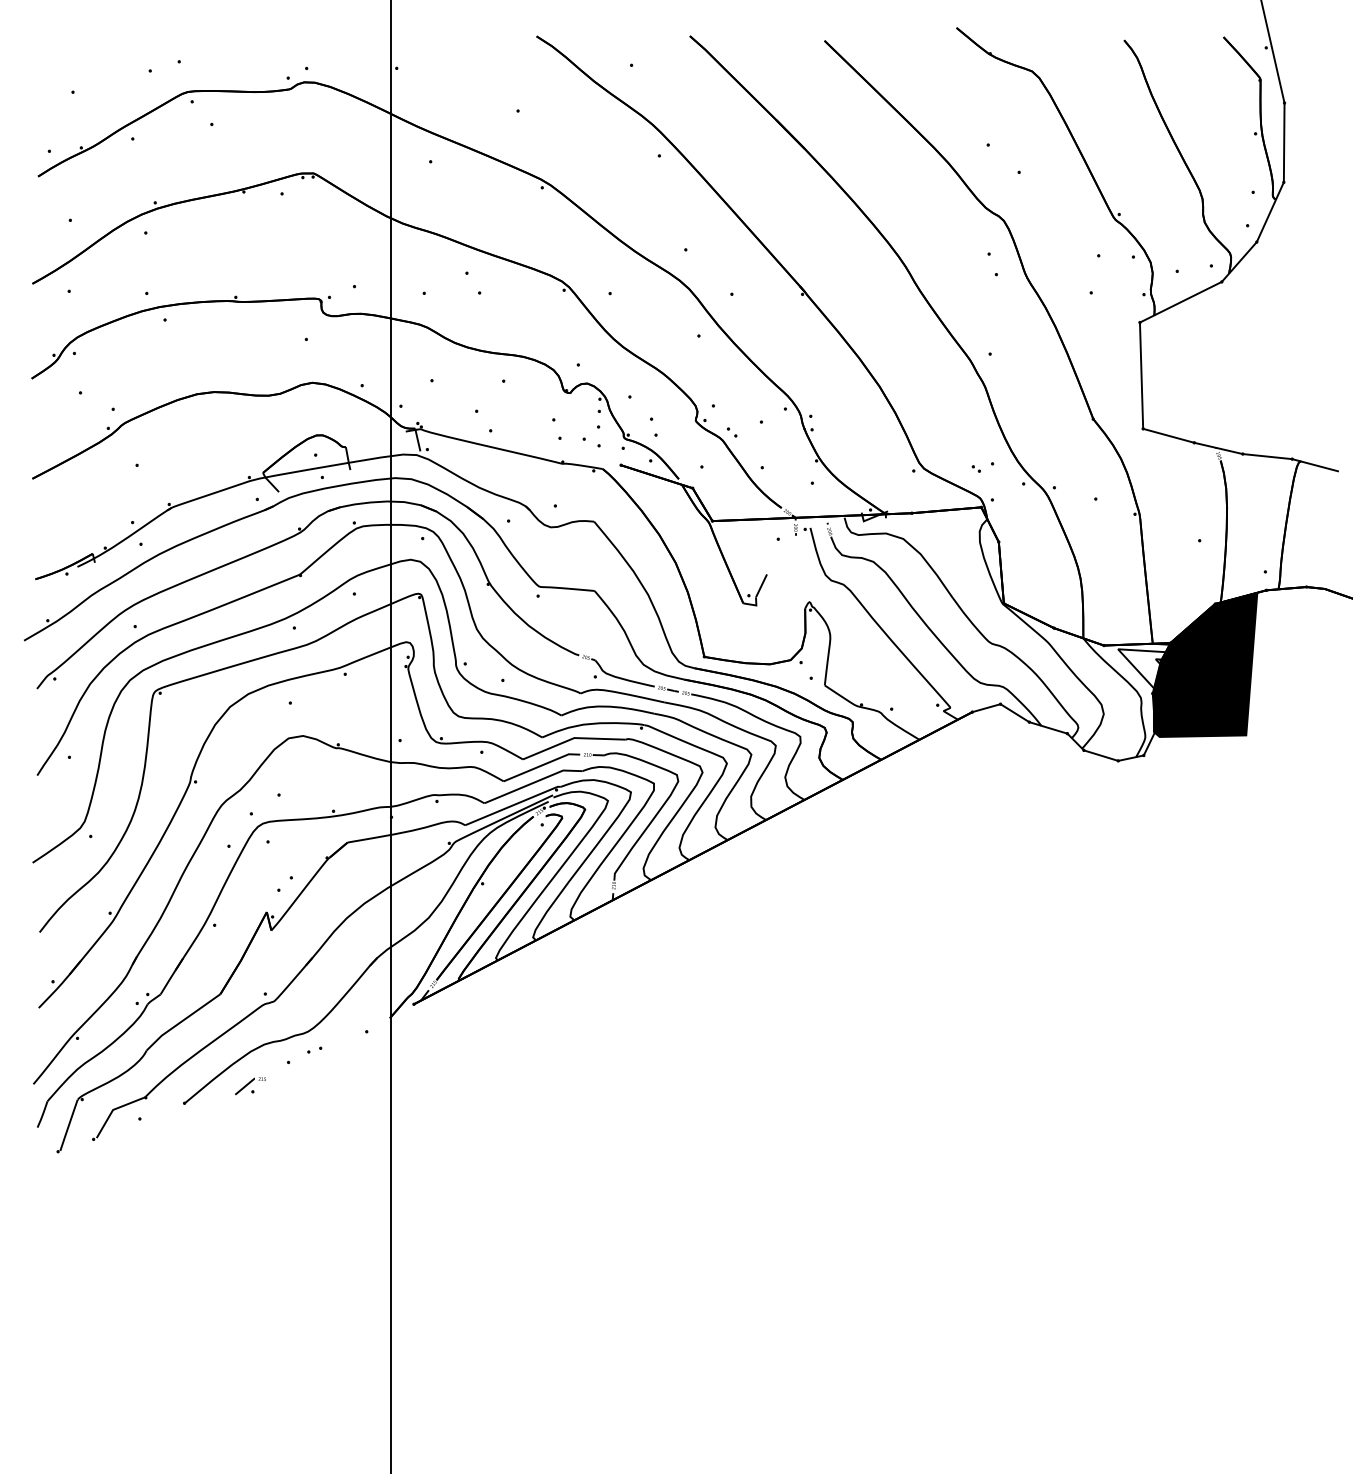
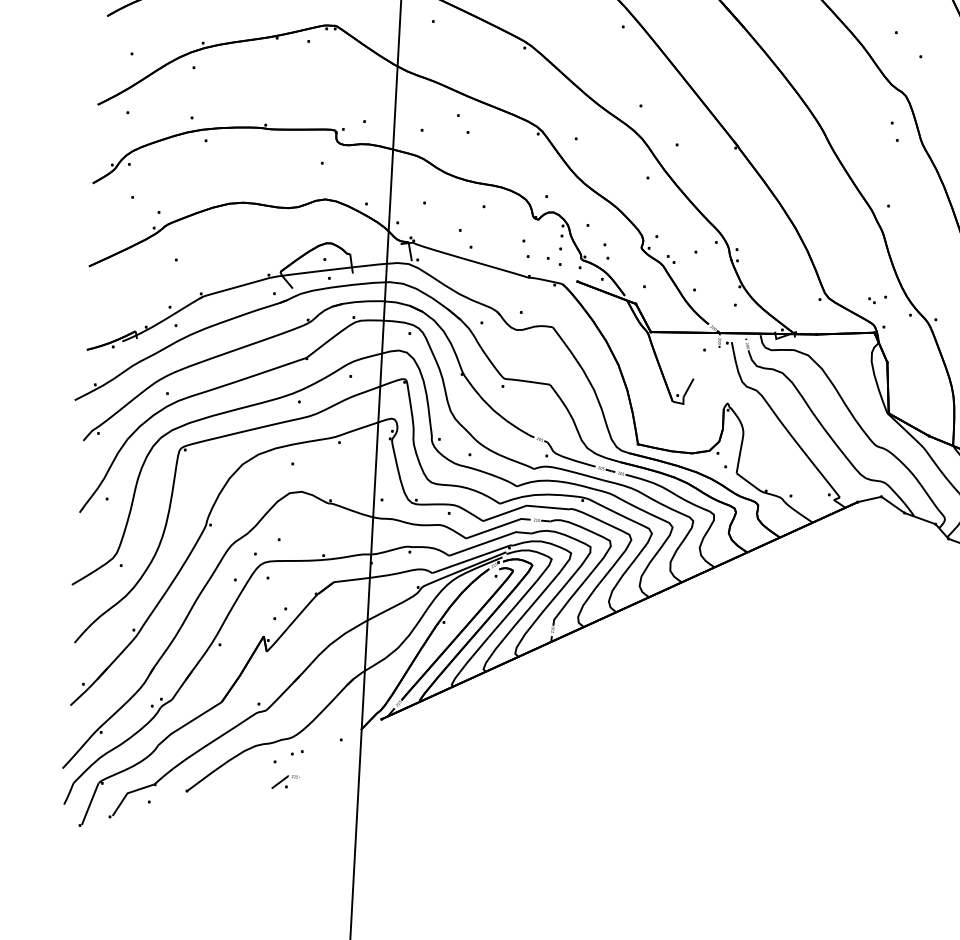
part: (250, 1086) -> (284, 782), moved

